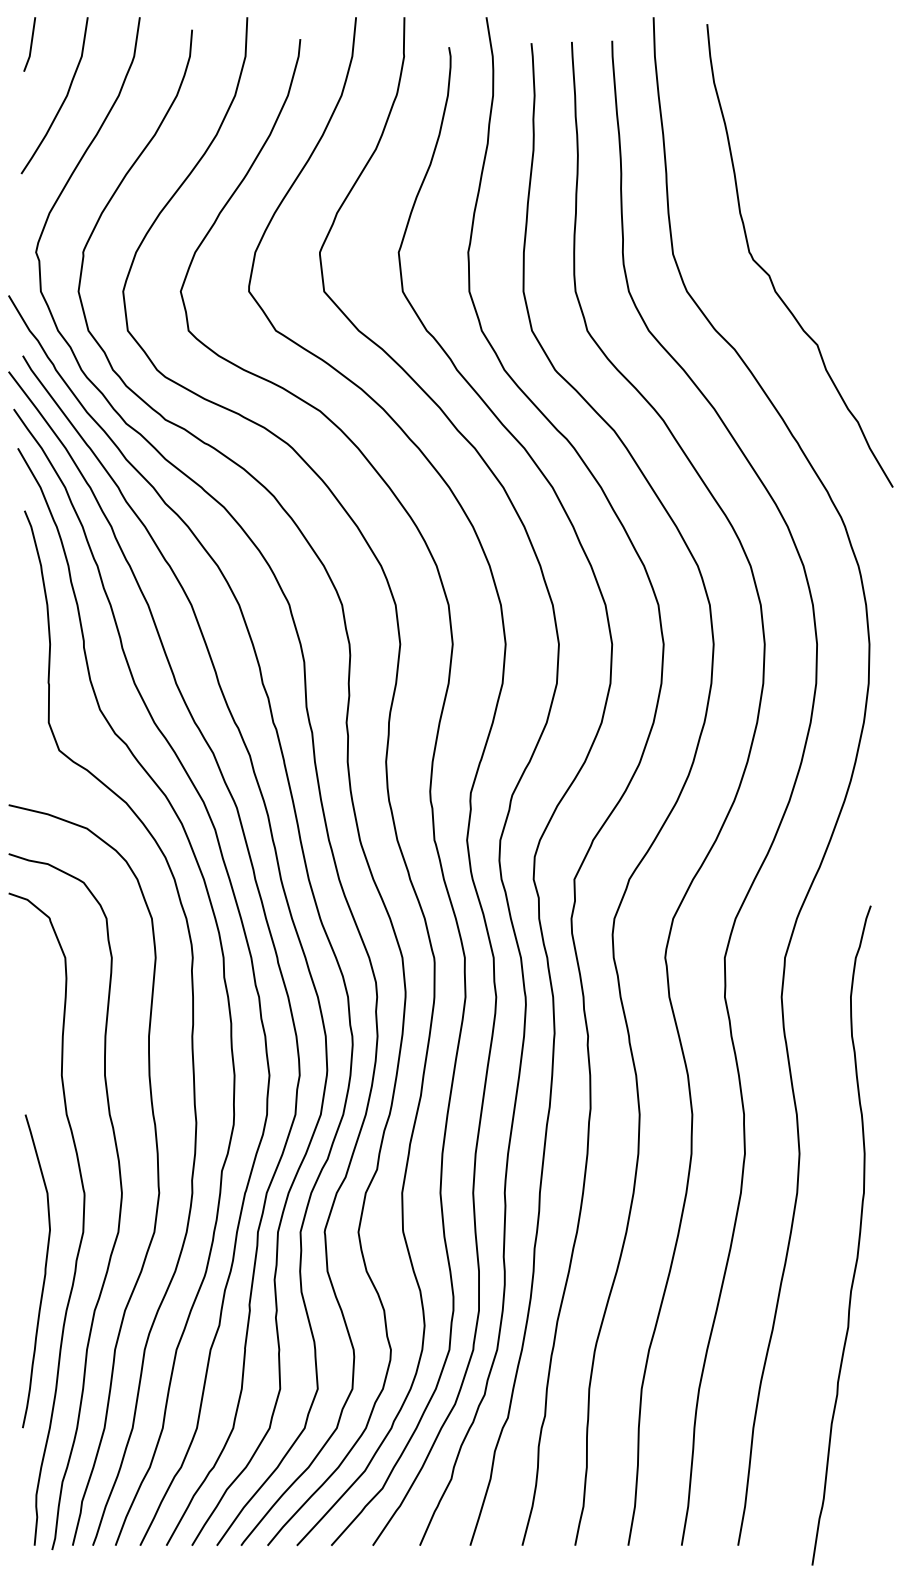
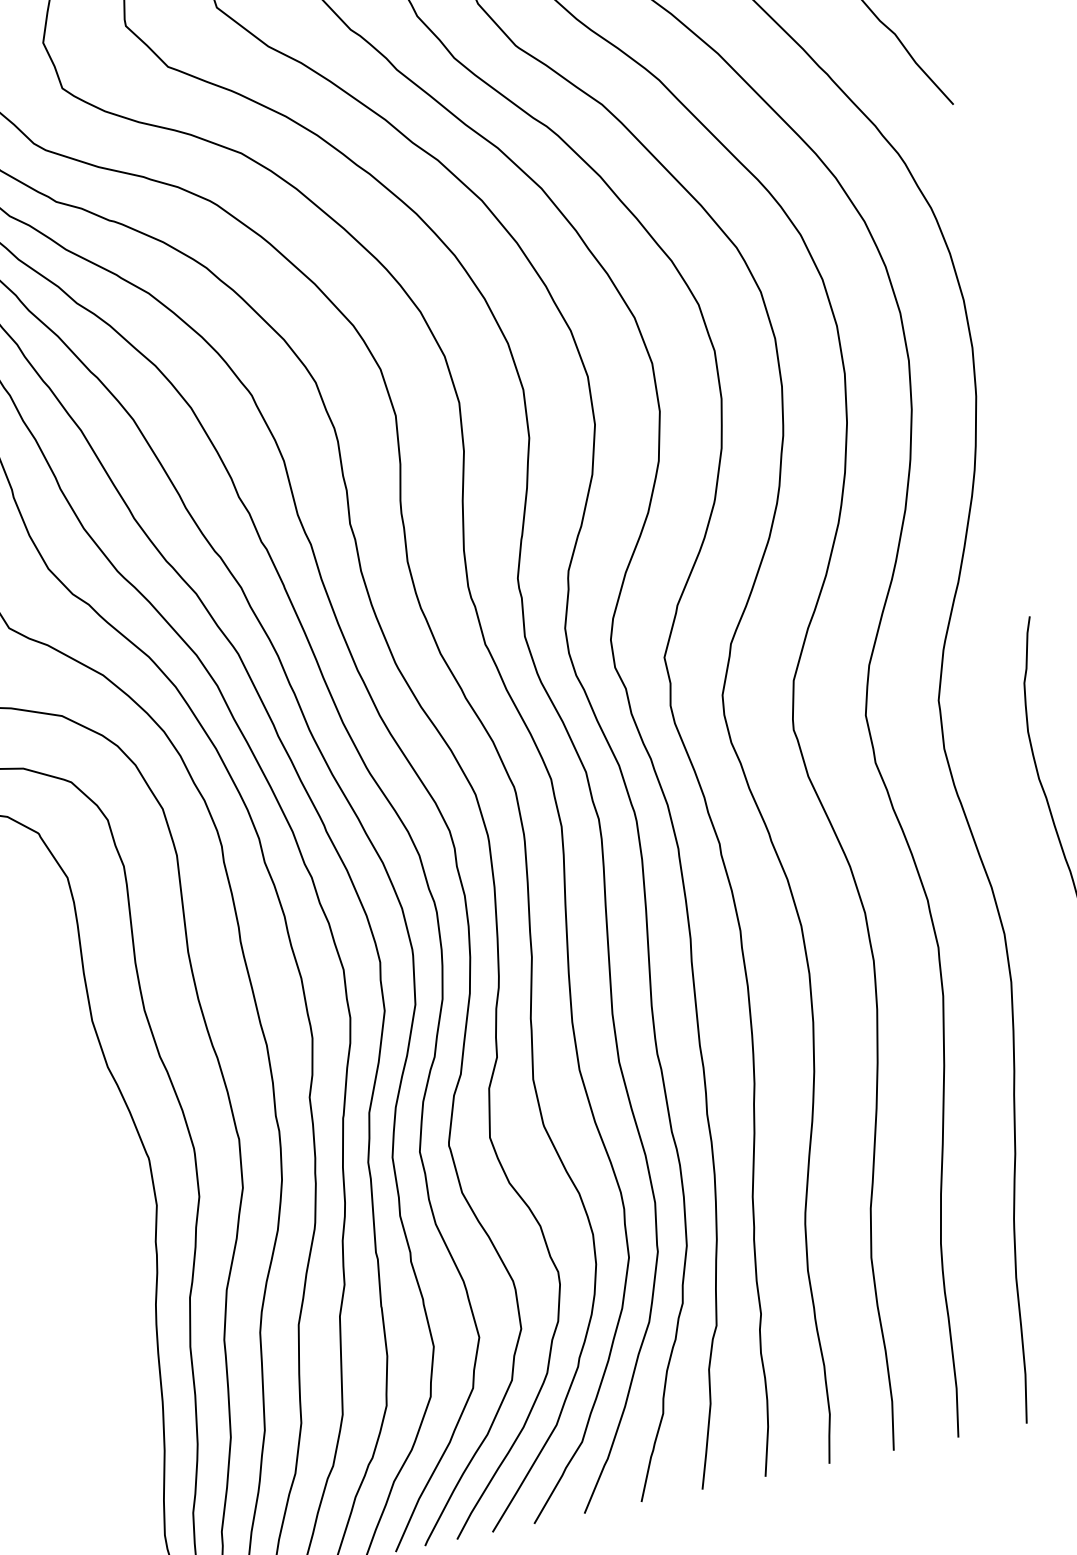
curve: (44, 1271) -> (119, 1262), removed

